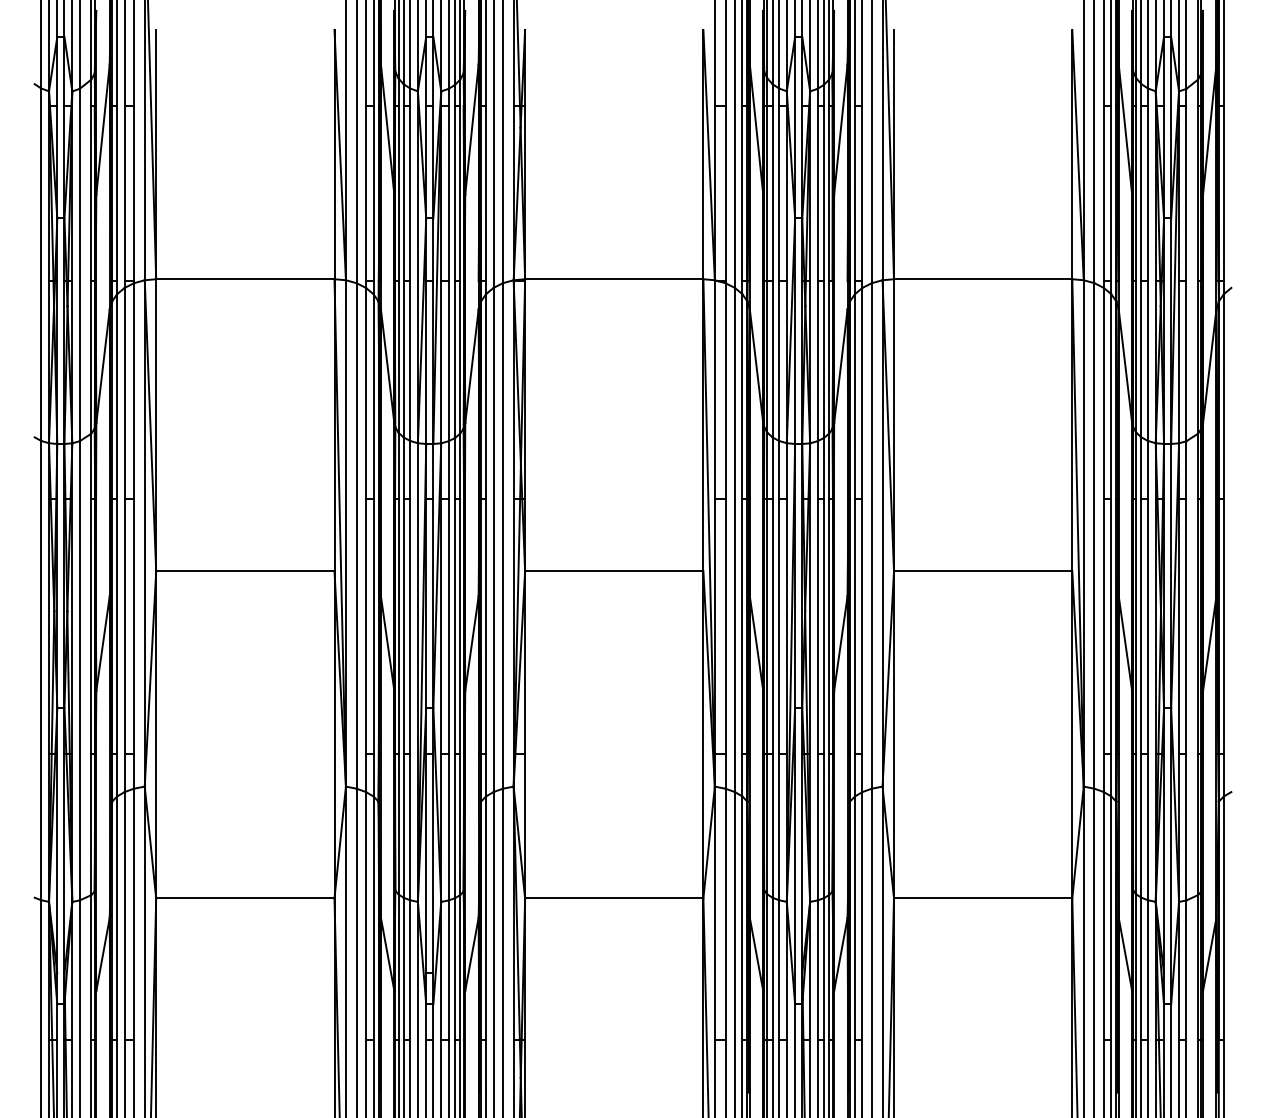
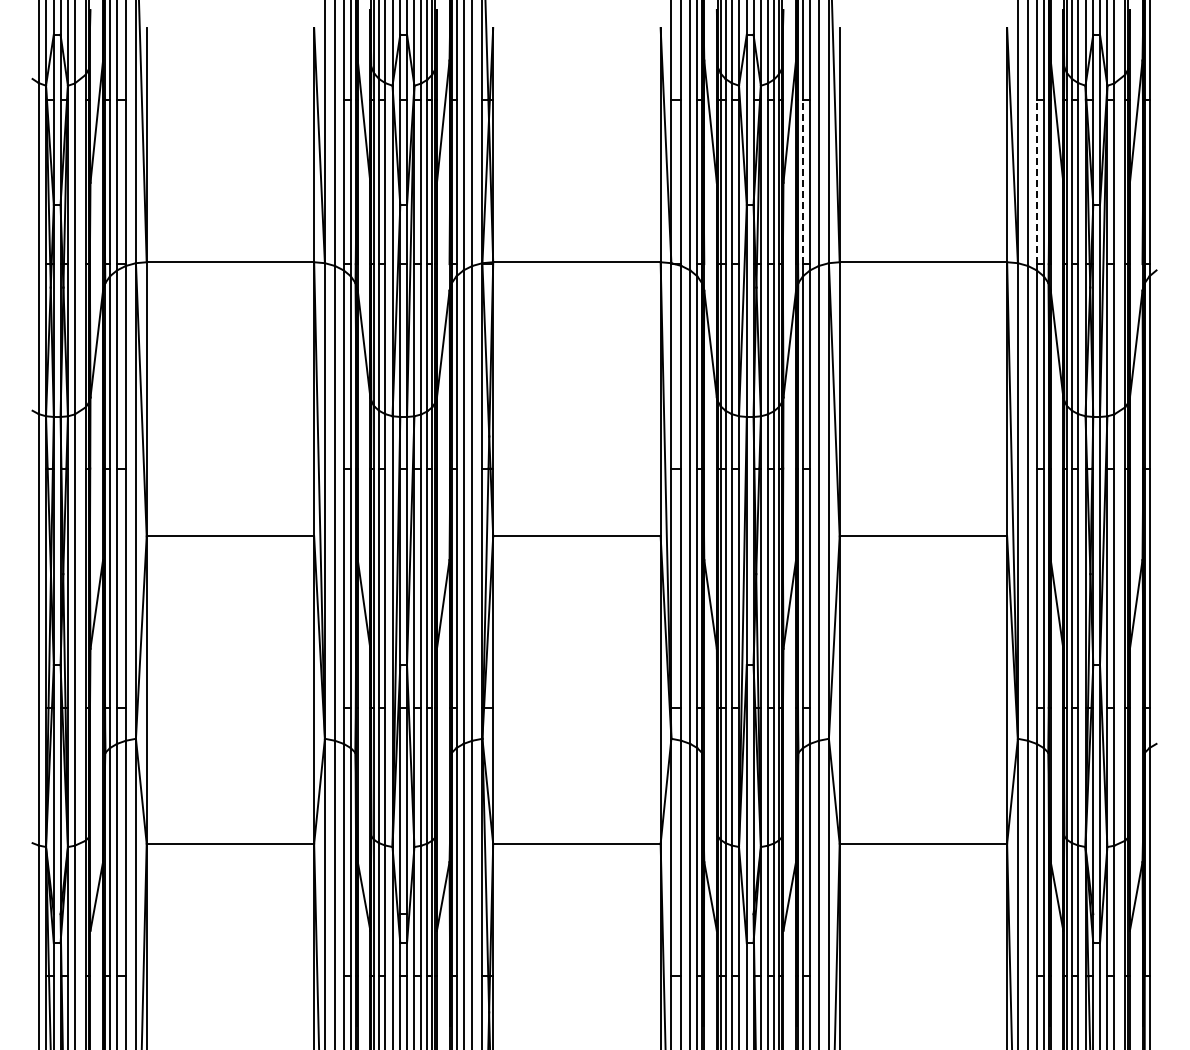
line: (855, 193) -> (803, 181), solid -> dashed
line: (1103, 193) -> (1036, 181), solid -> dashed

